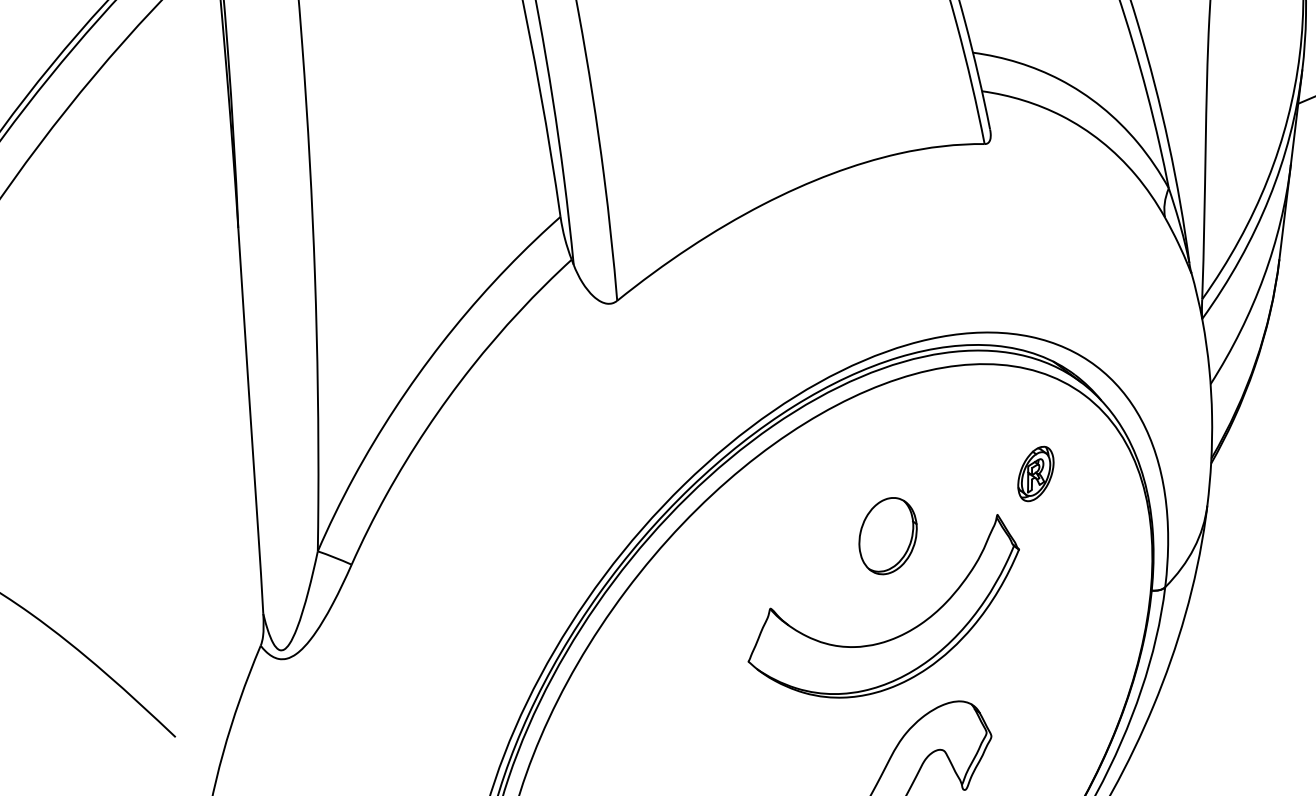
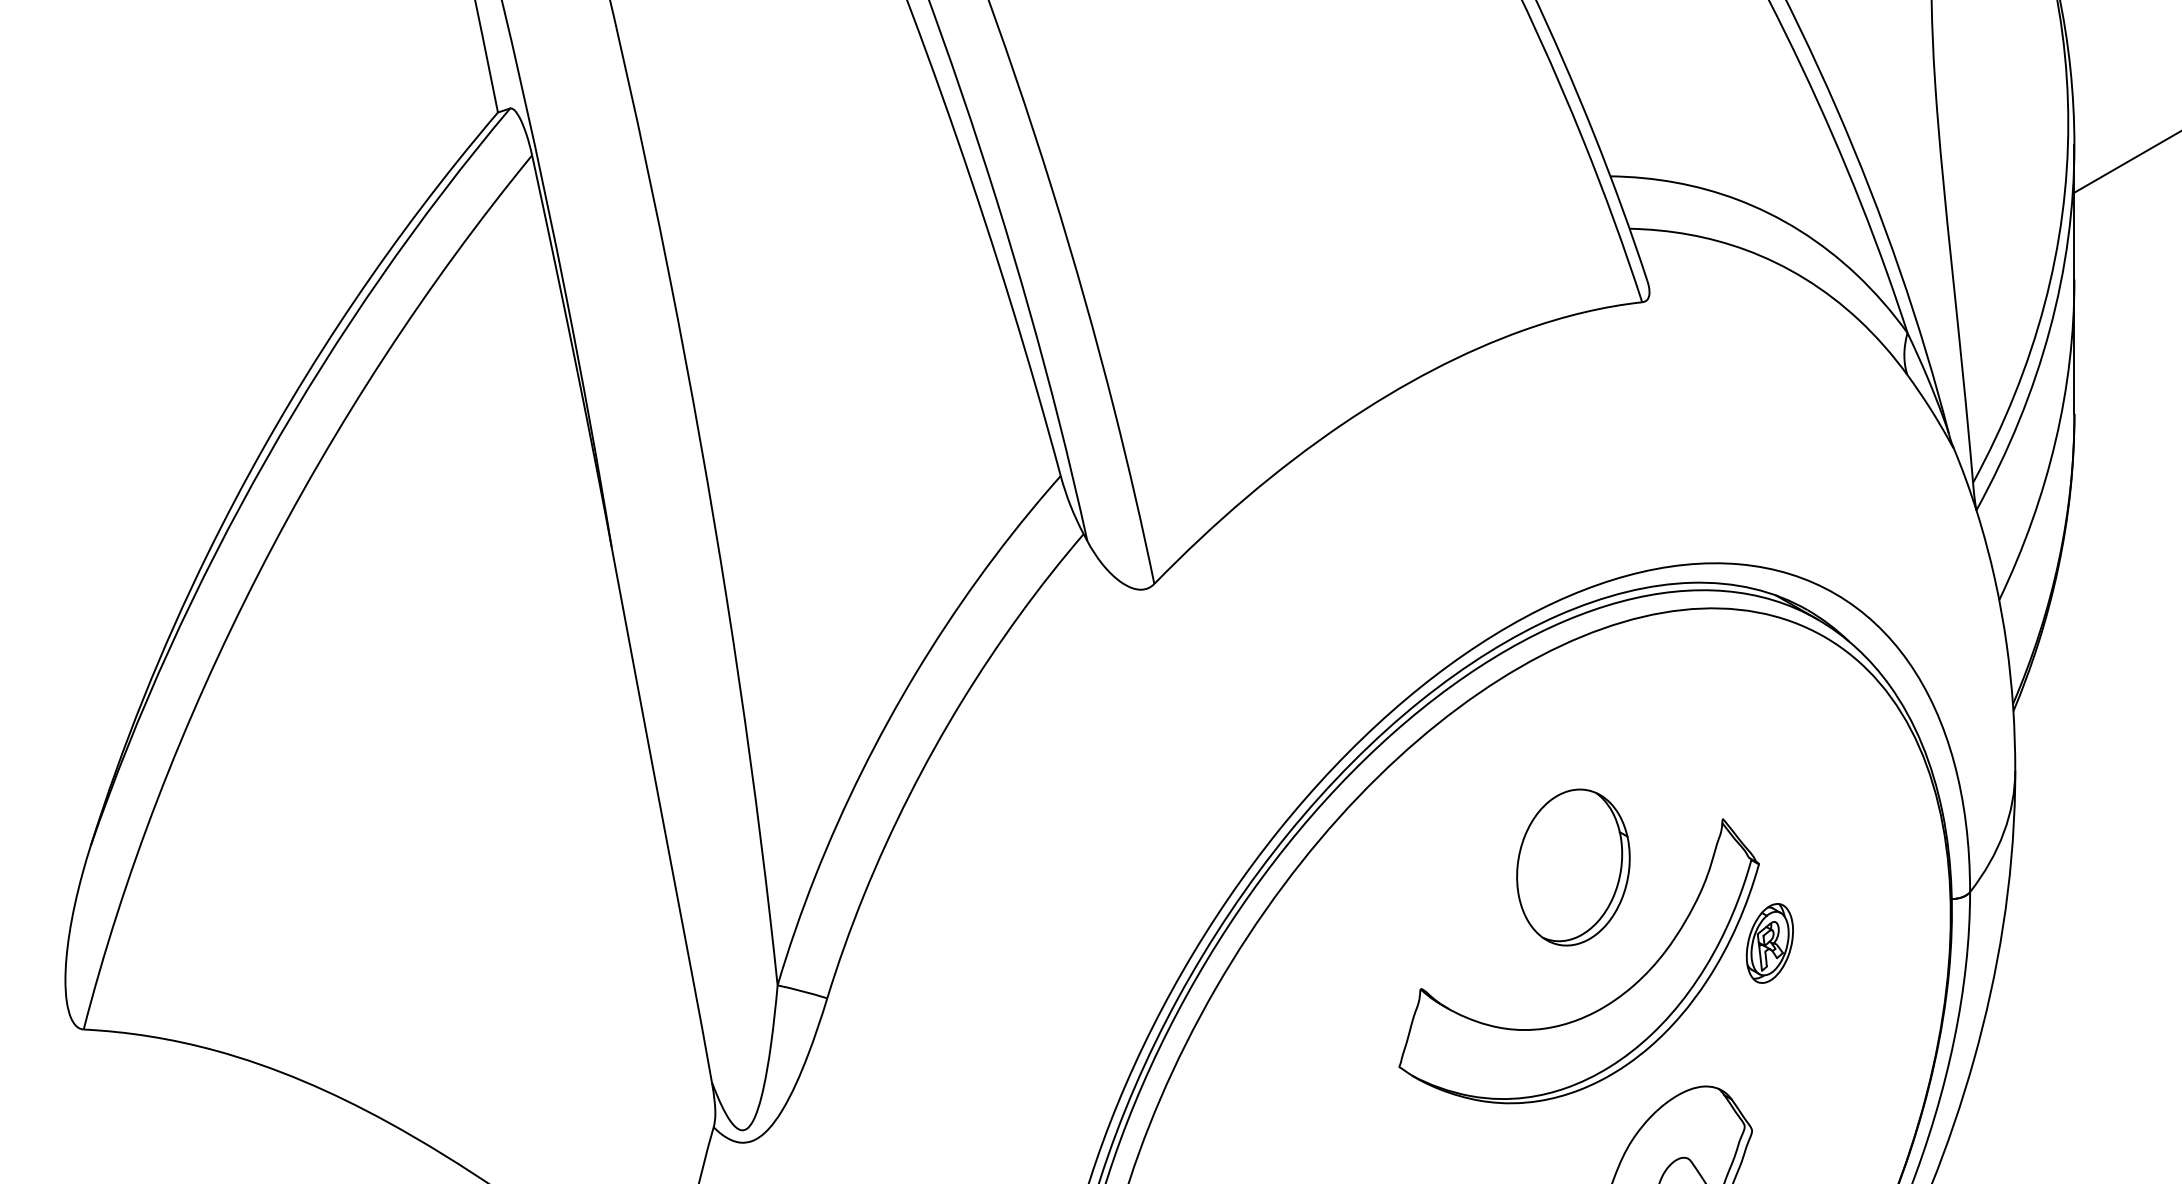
part: (1035, 473) -> (1769, 943), moved
part: (888, 536) -> (1573, 867), size x1.43

